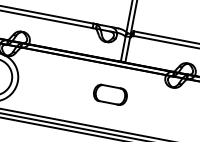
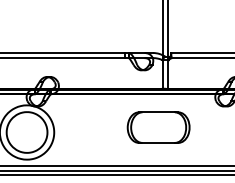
part: (110, 94) -> (158, 127), size x1.67

